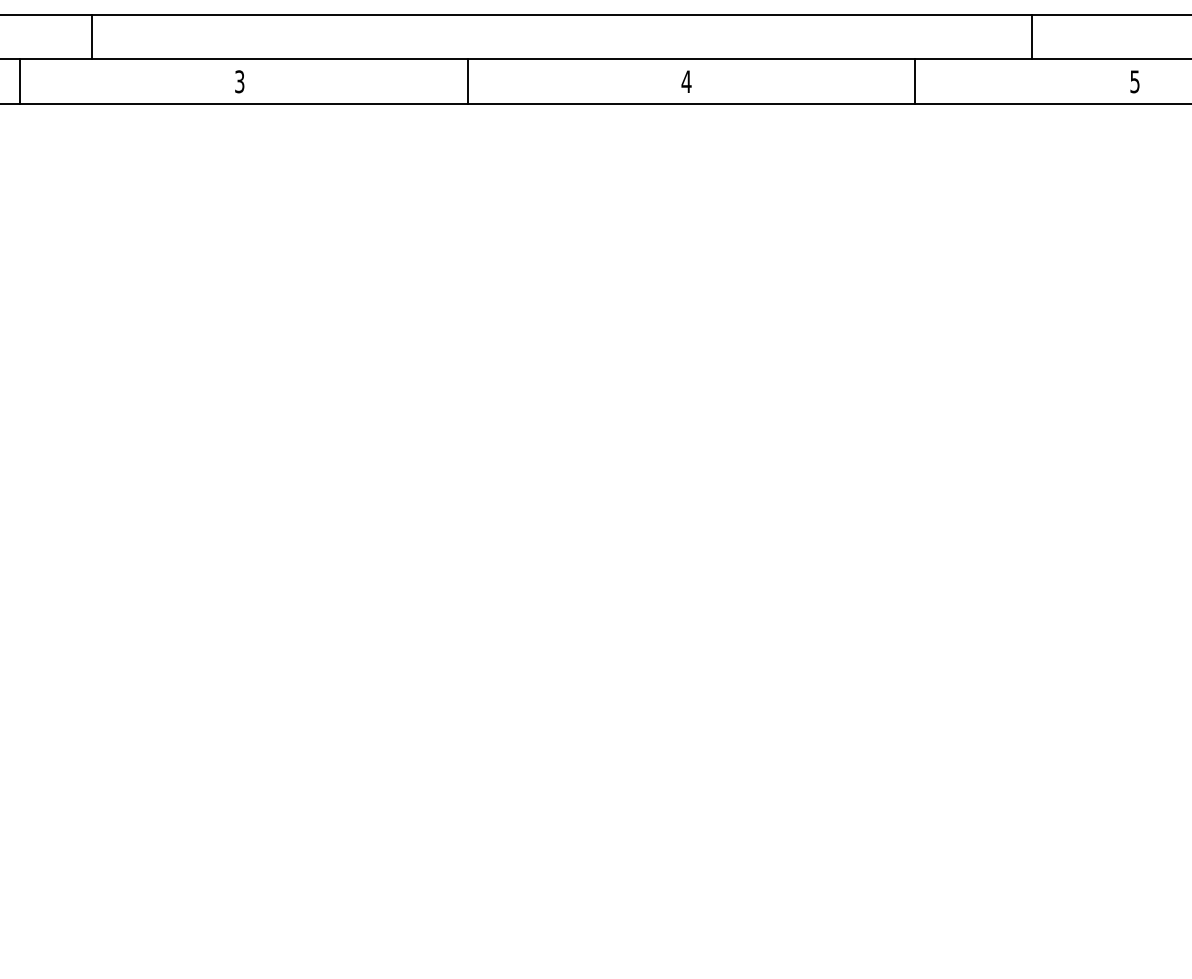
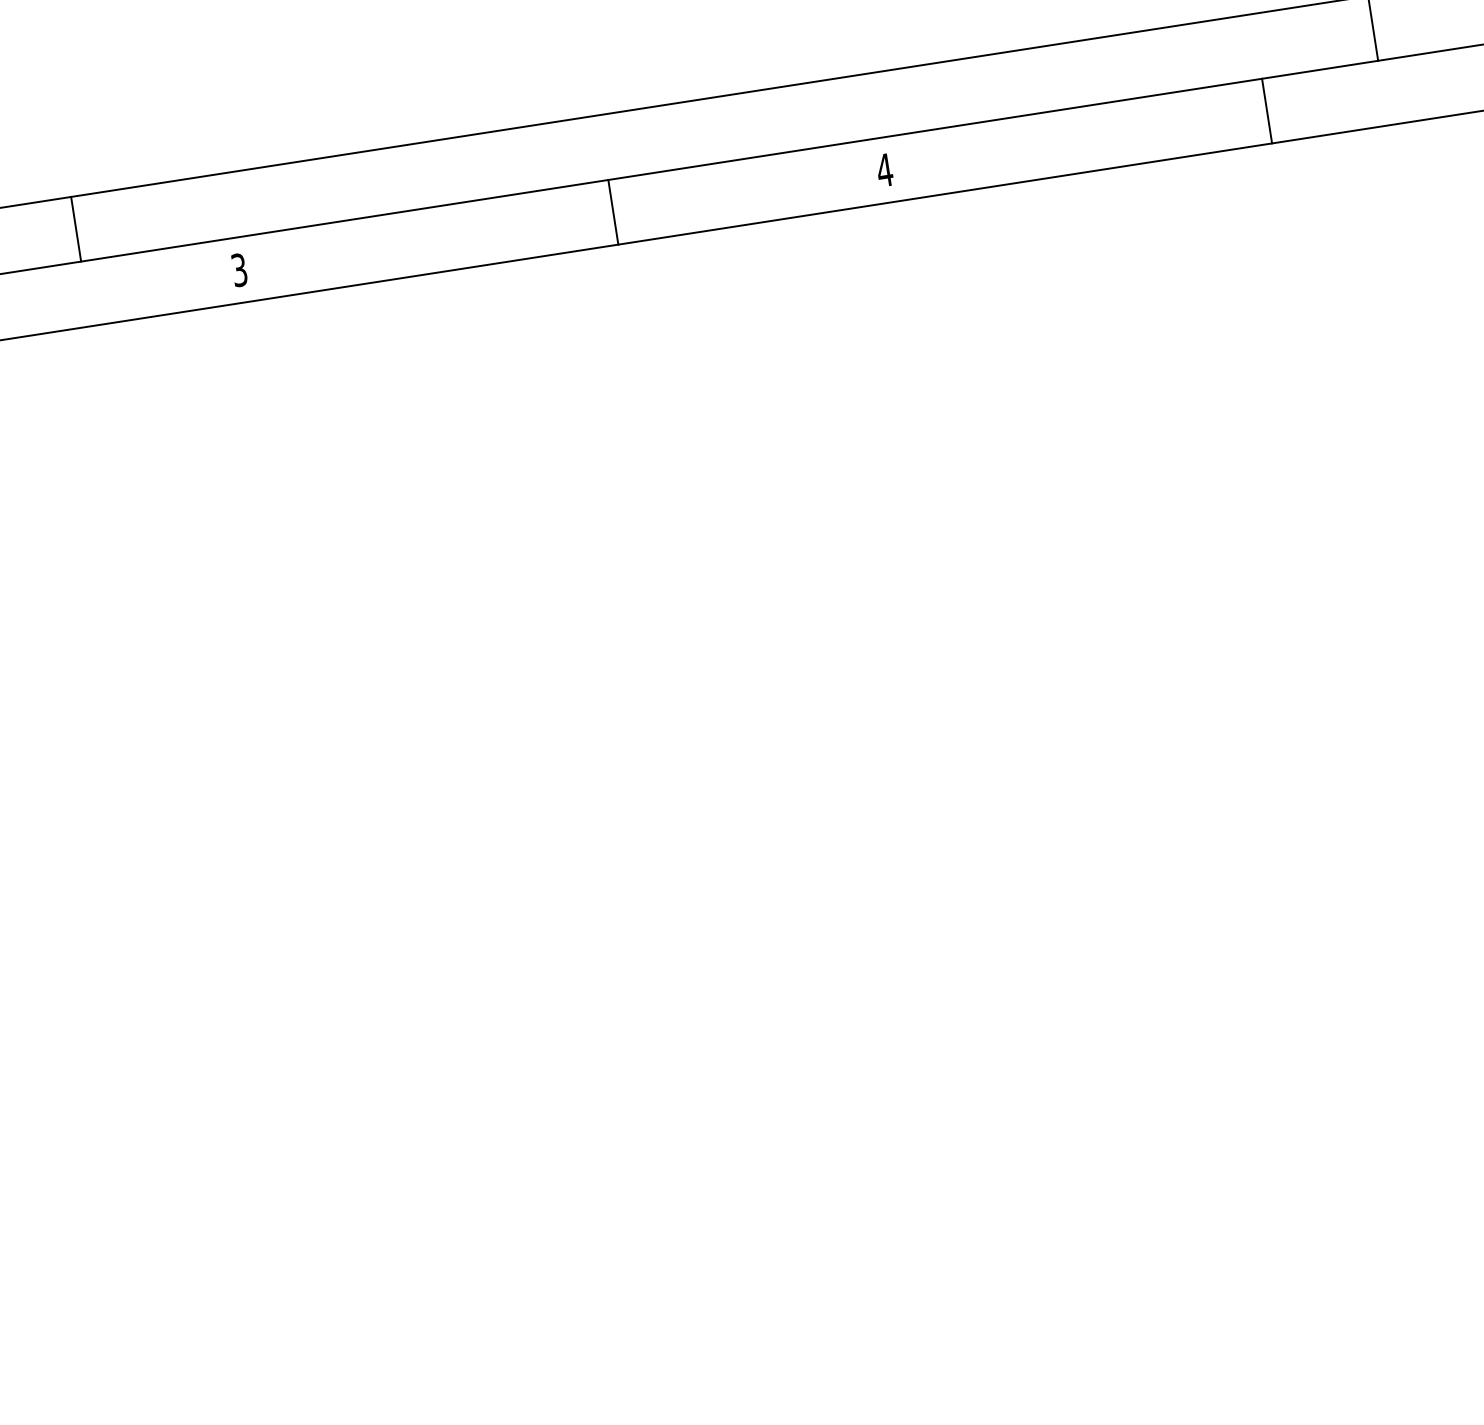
line: (91, 36) -> (75, 228), moved
line: (467, 81) -> (613, 211), moved
line: (915, 81) -> (1267, 110), moved

